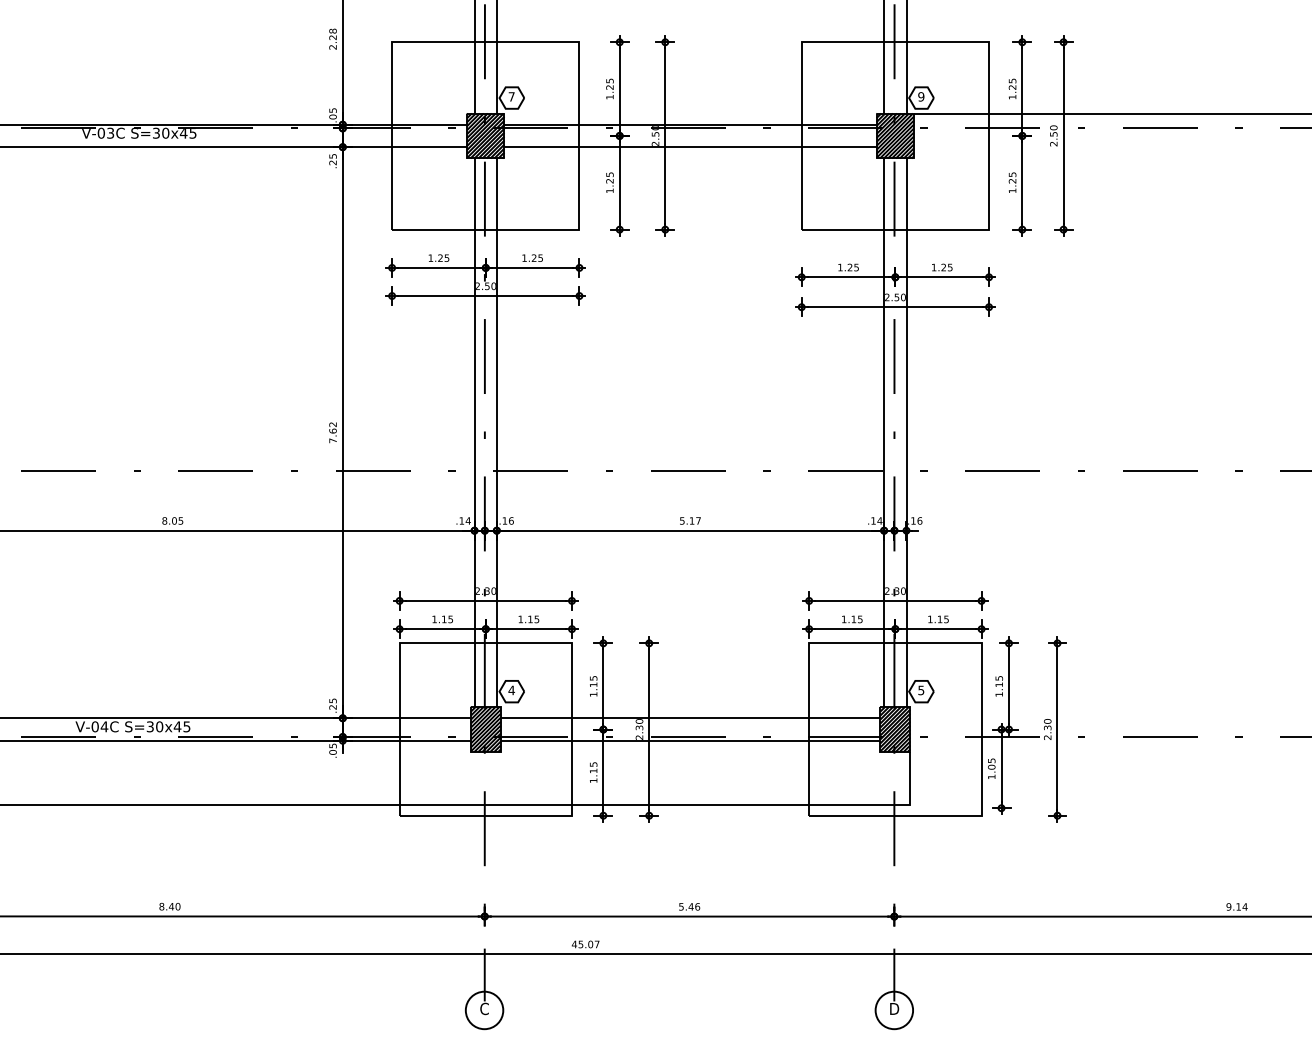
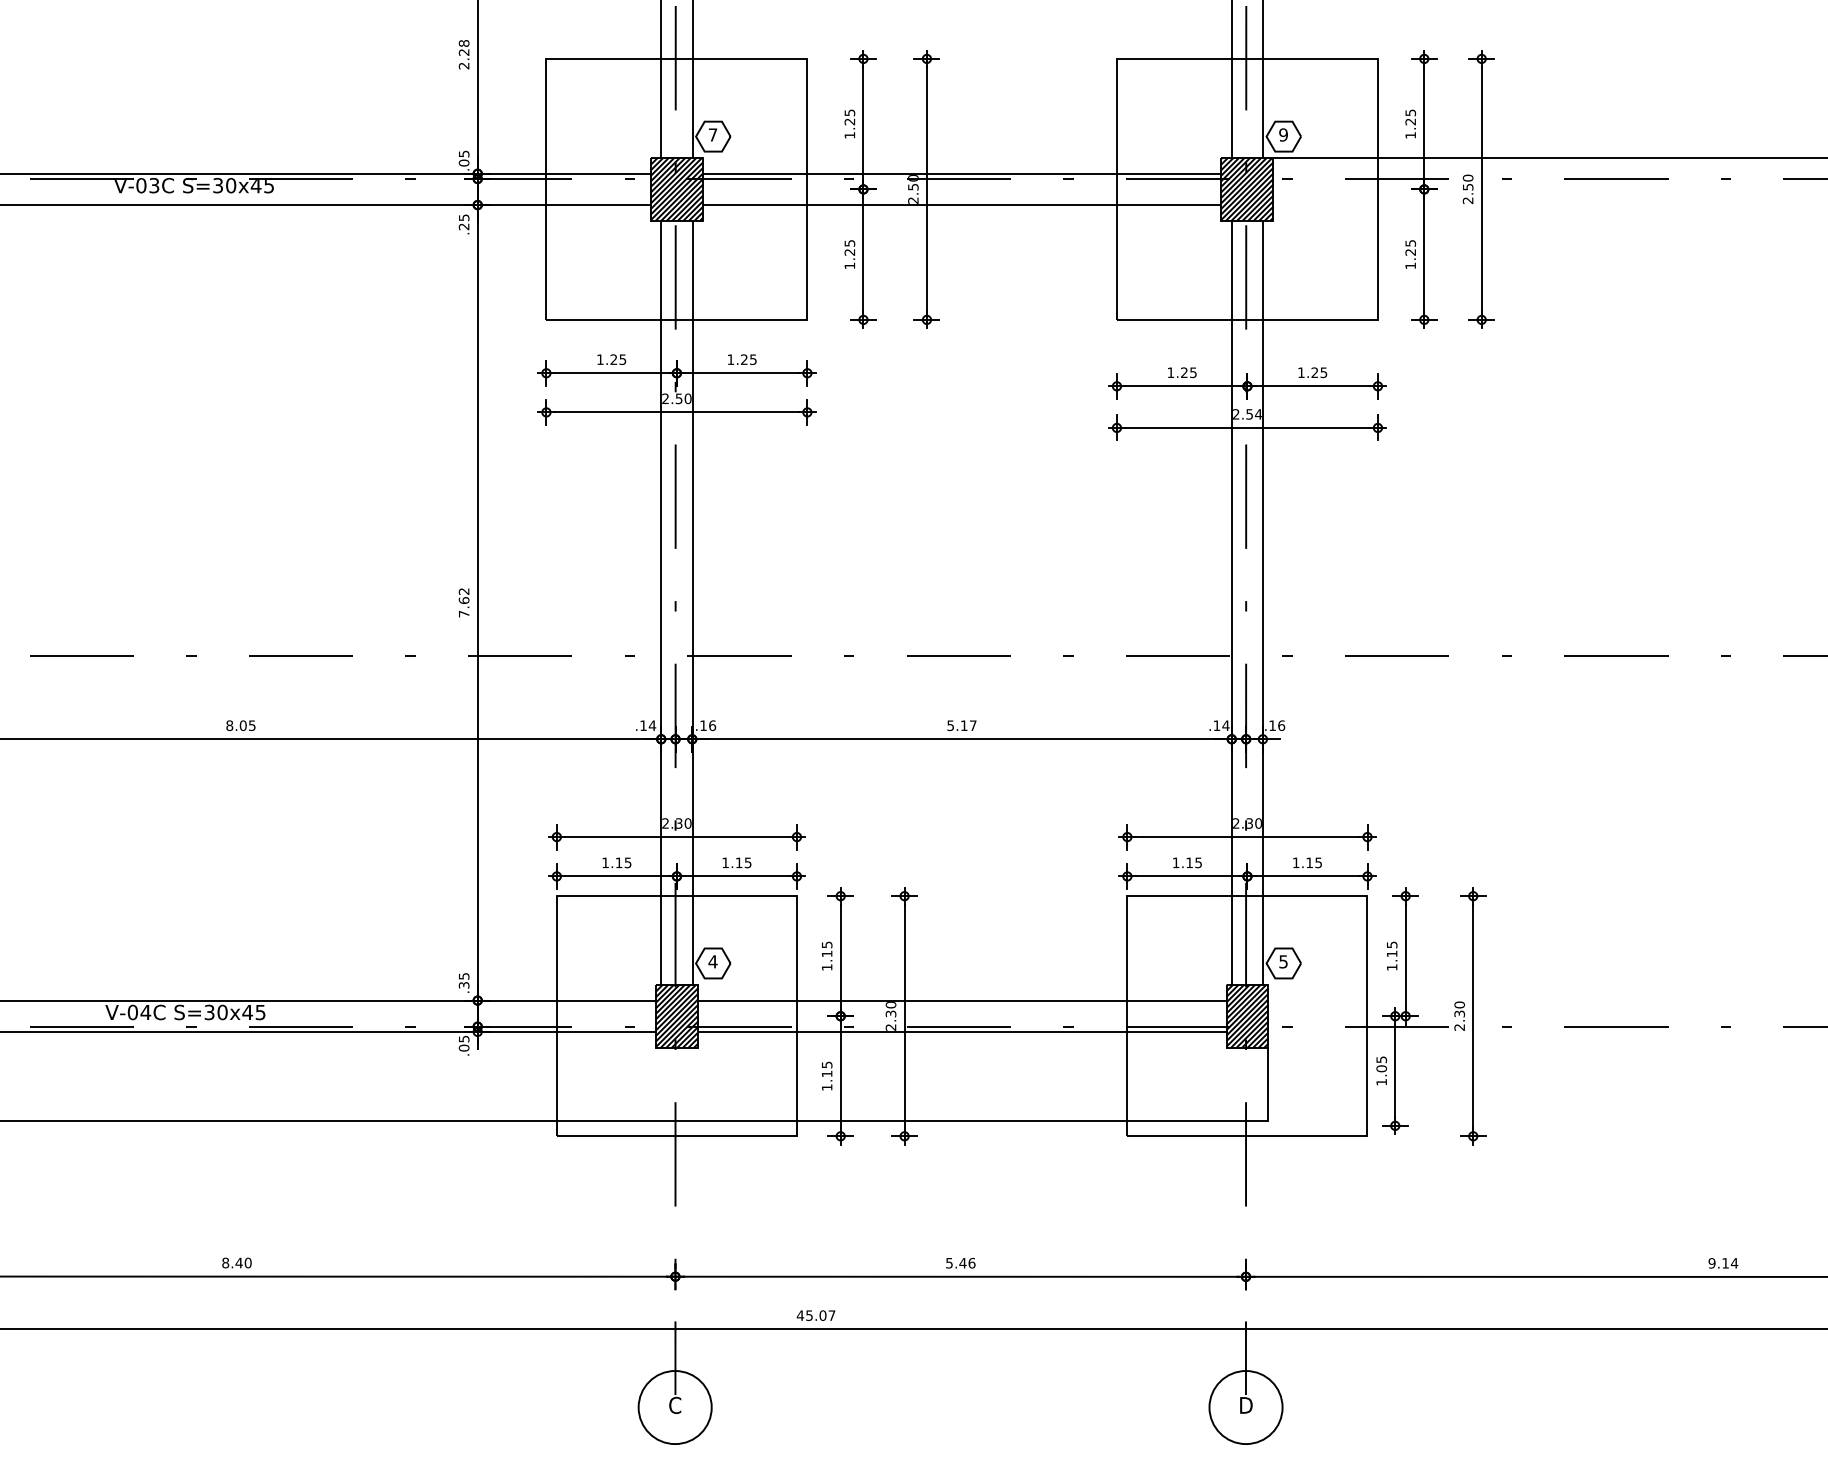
text: (902, 297) -> (1257, 414), 2.50 -> 2.54
text: (333, 707) -> (464, 985), .25 -> .35
circle: (484, 1010) -> (675, 1407), size x1.4
circle: (893, 1010) -> (1245, 1407), size x1.4

